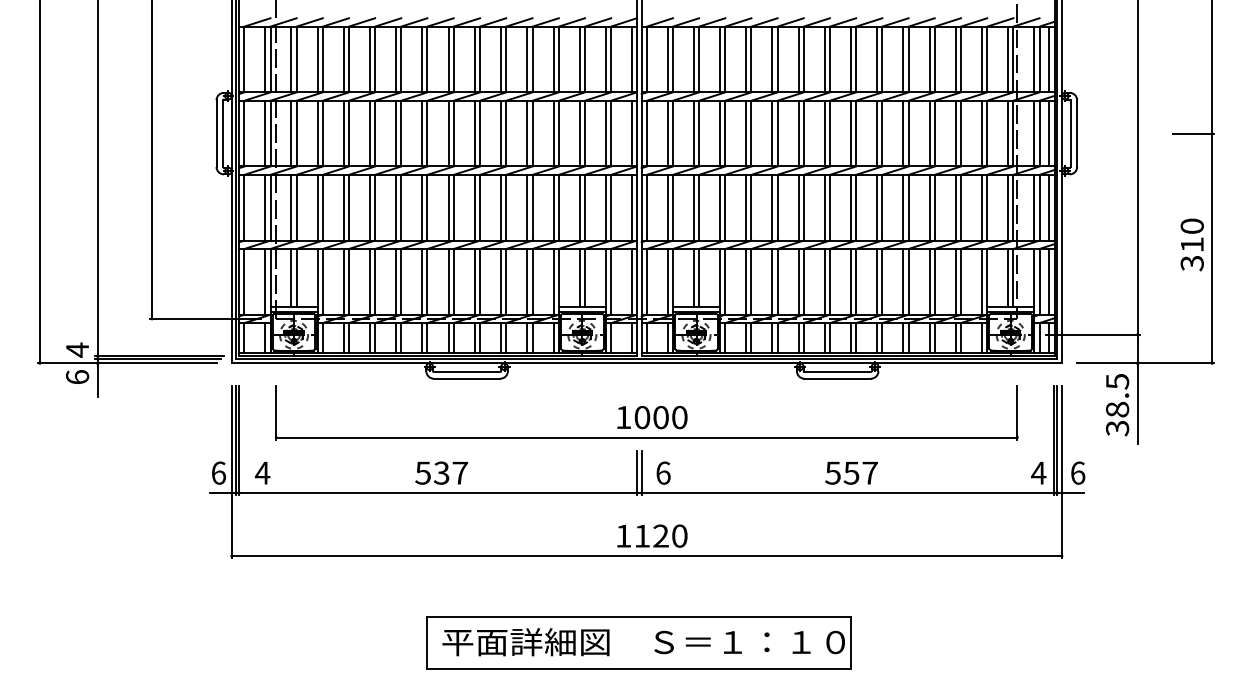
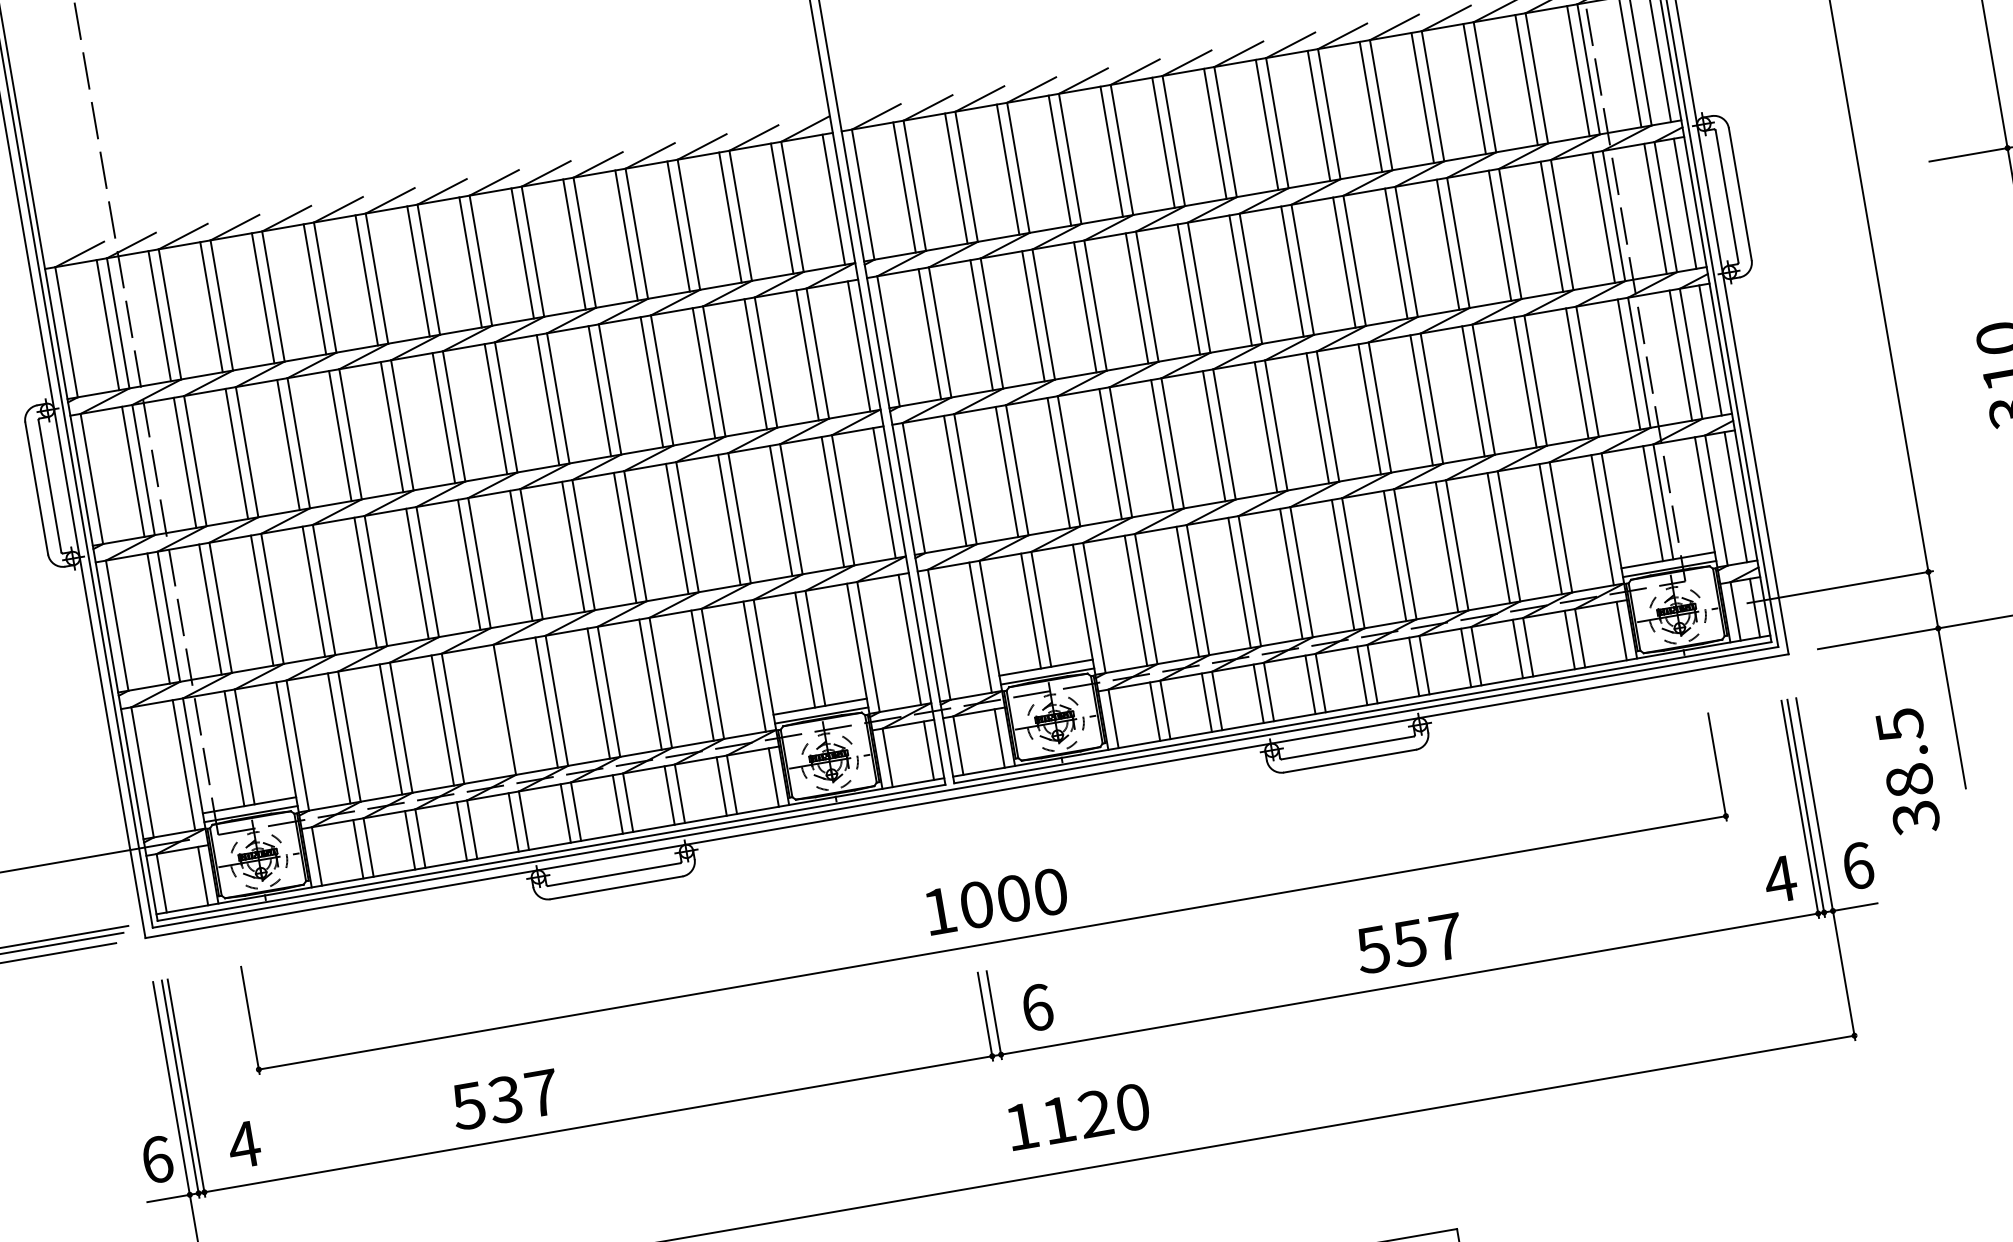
line: (422, 281) -> (494, 710), removed
text: (1117, 405) -> (1908, 772), moved
text: (441, 472) -> (504, 1098), moved
text: (652, 535) -> (1078, 1115), moved

